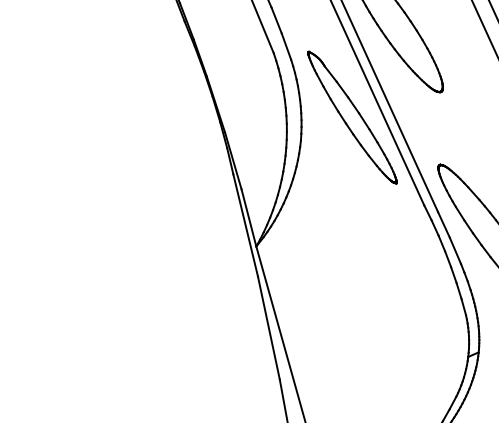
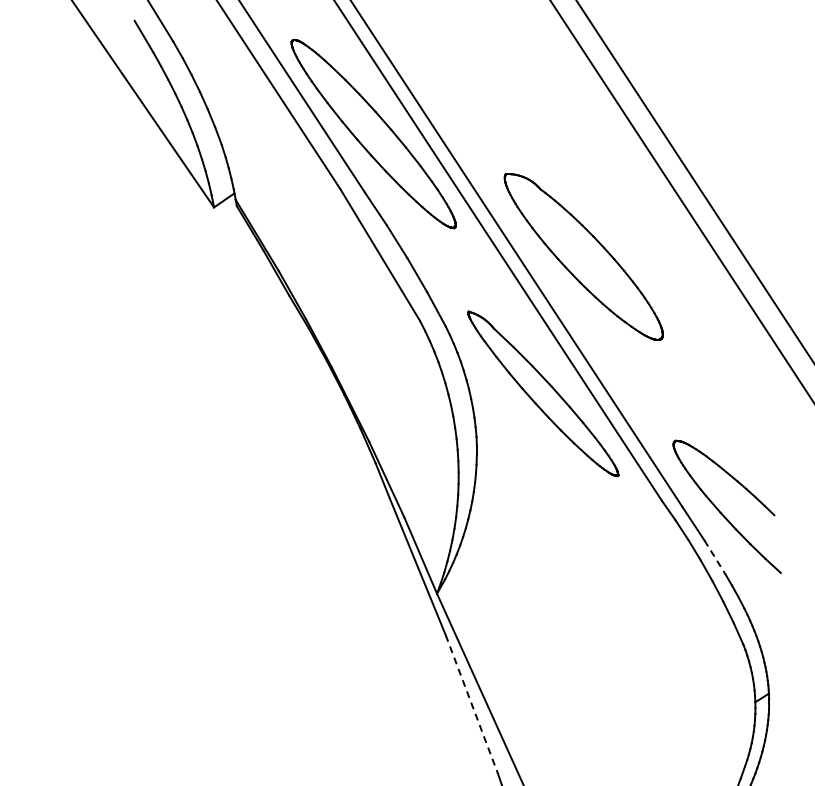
line: (455, 251) -> (715, 557), solid -> dashed
line: (269, 328) -> (472, 704), solid -> dashed

